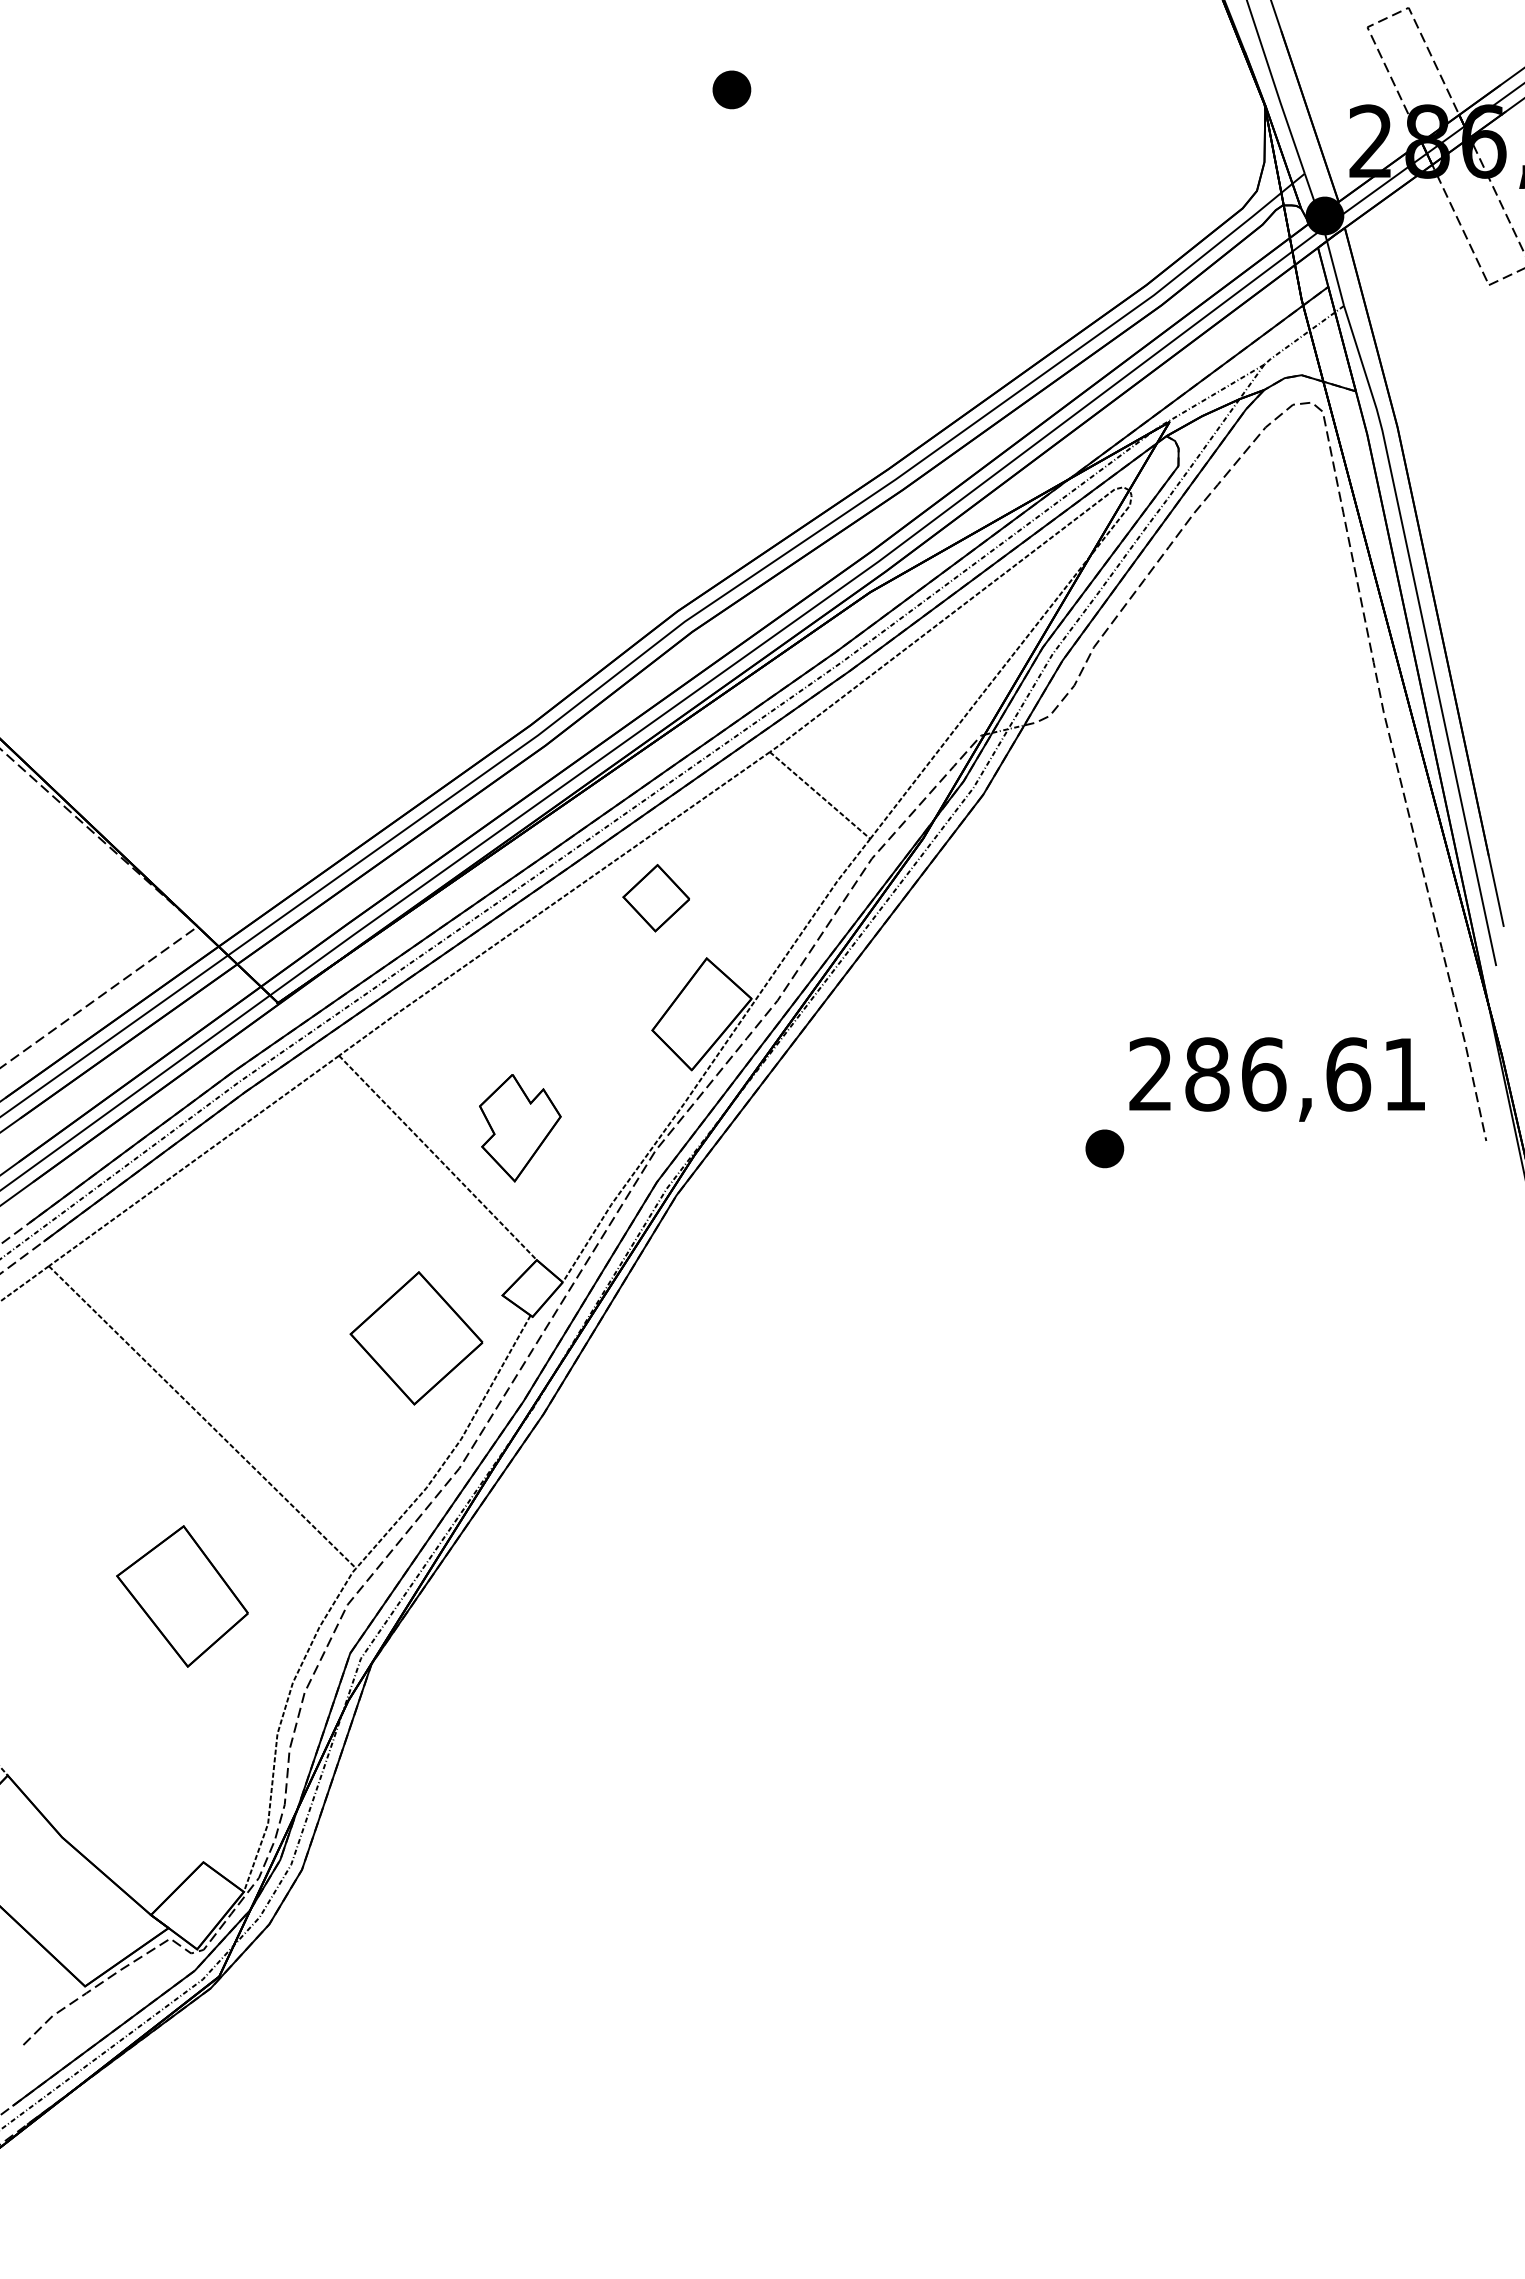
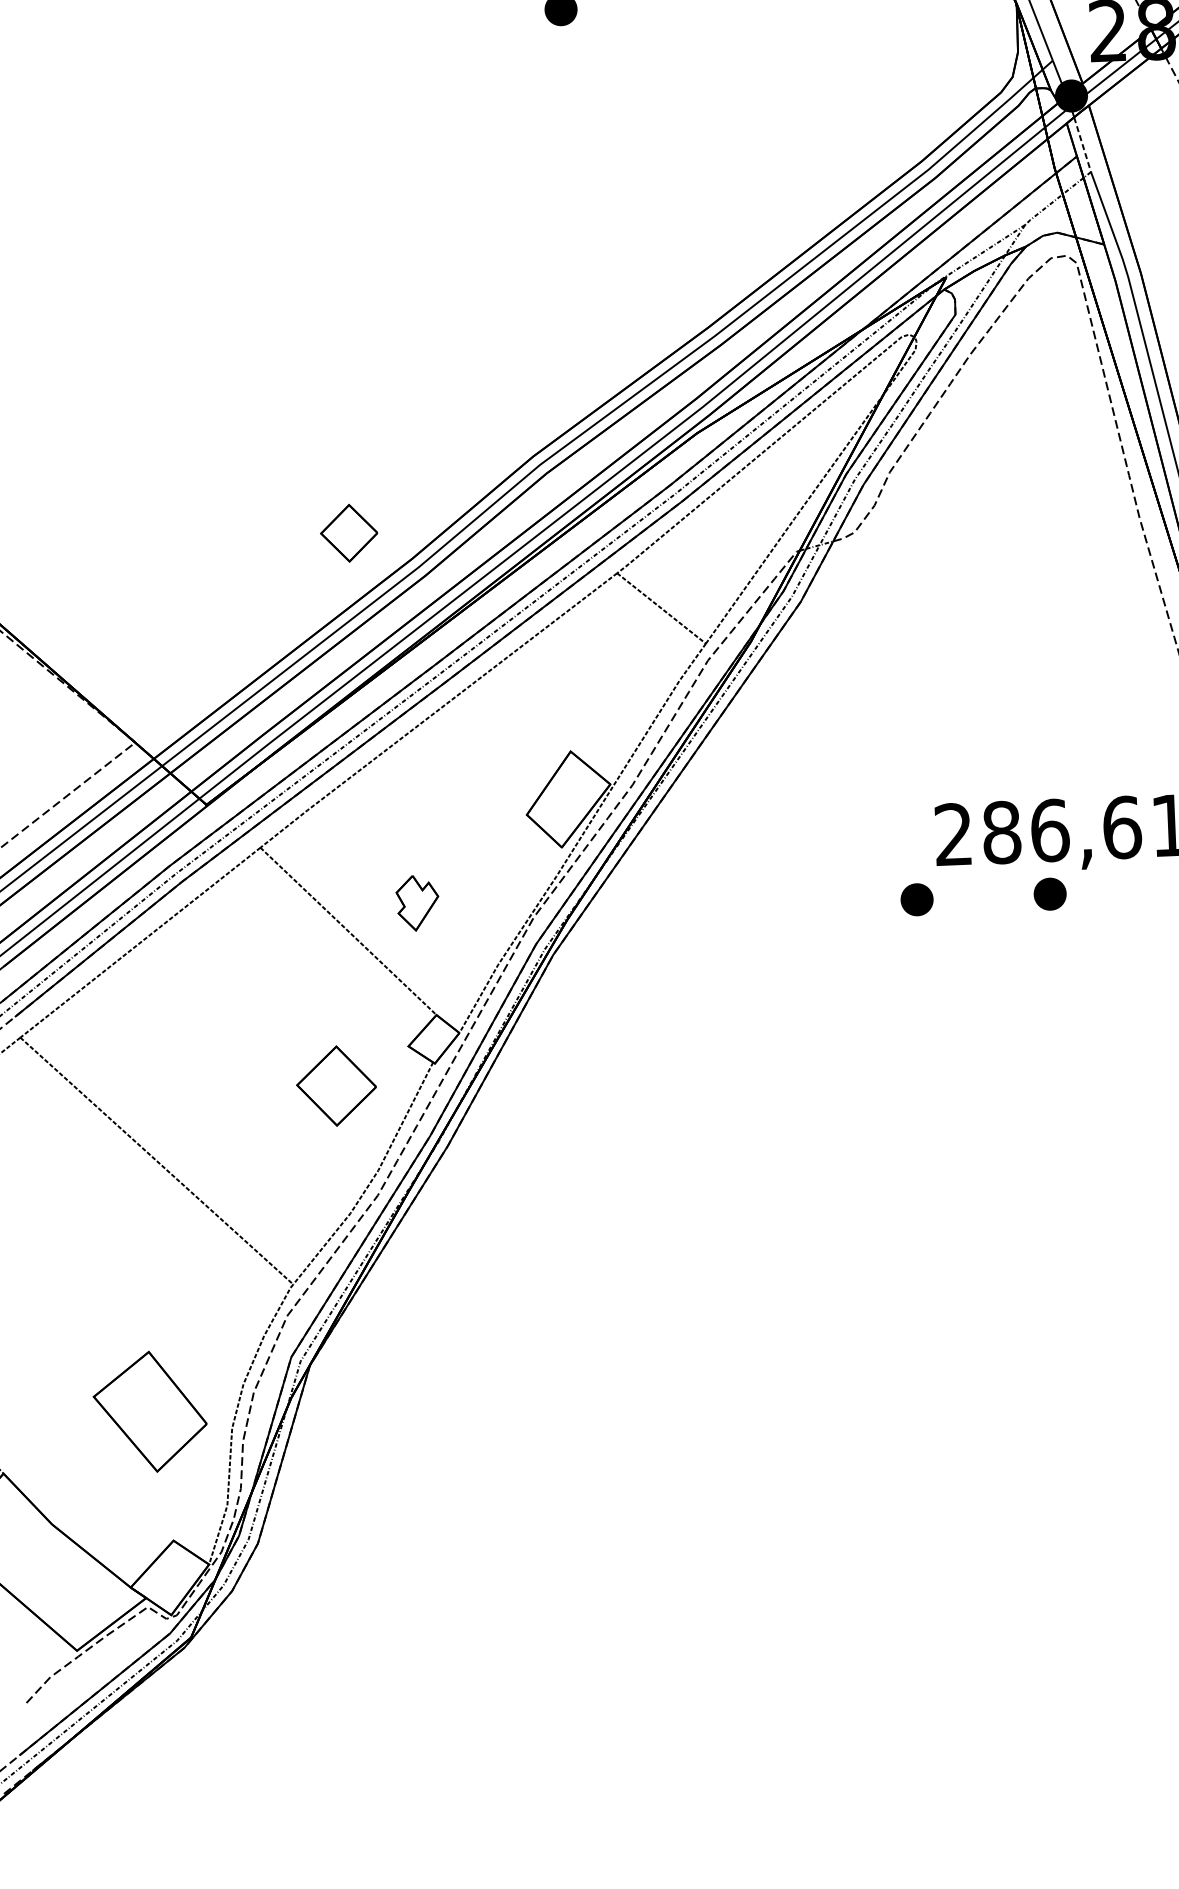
line: (1335, 273) -> (1082, 144), solid -> dashed
part: (655, 898) -> (348, 533), moved
part: (520, 1128) -> (417, 903), size x0.6
part: (1260, 1148) -> (1049, 893), added
part: (416, 1338) -> (336, 1086), size x0.7
part: (182, 1596) -> (150, 1411), moved

